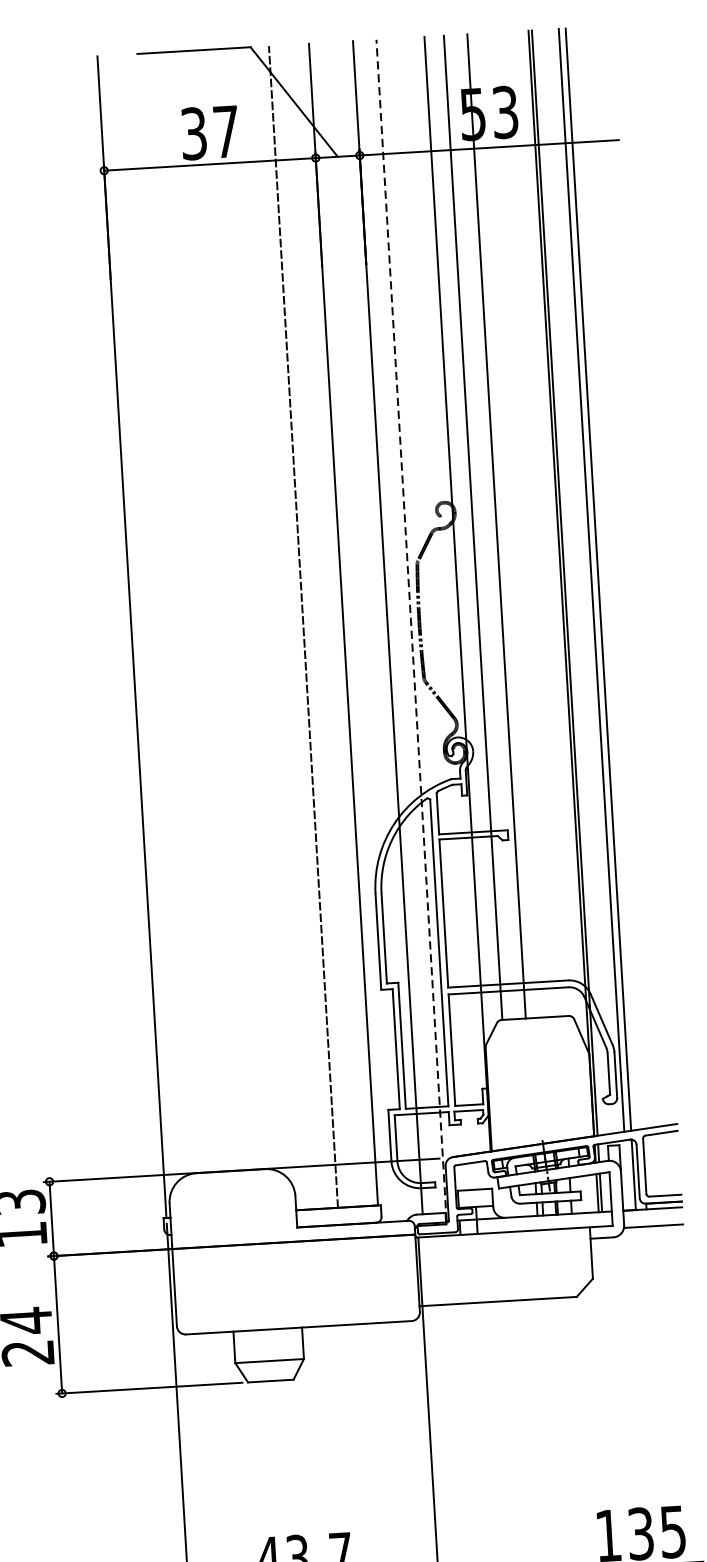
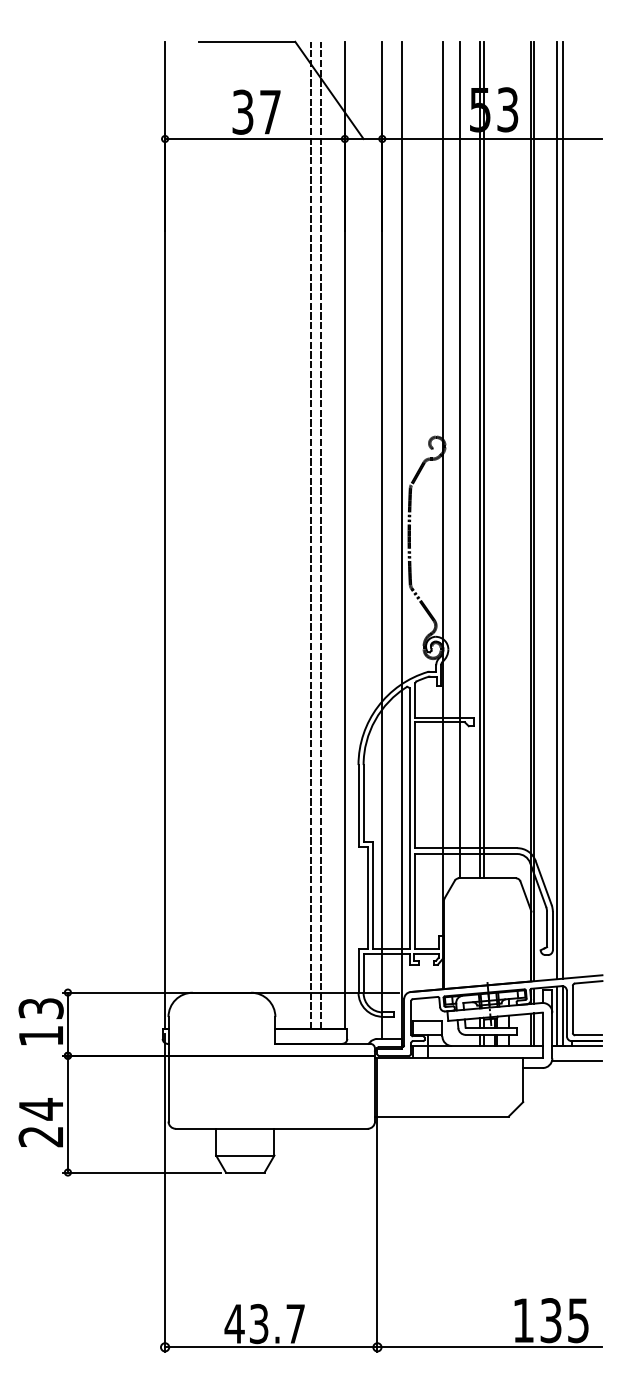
line: (502, 525) -> (484, 459), added
line: (314, 626) -> (320, 535), added
line: (411, 629) -> (402, 543), dashed -> solid
line: (627, 1175) -> (557, 1016), added

